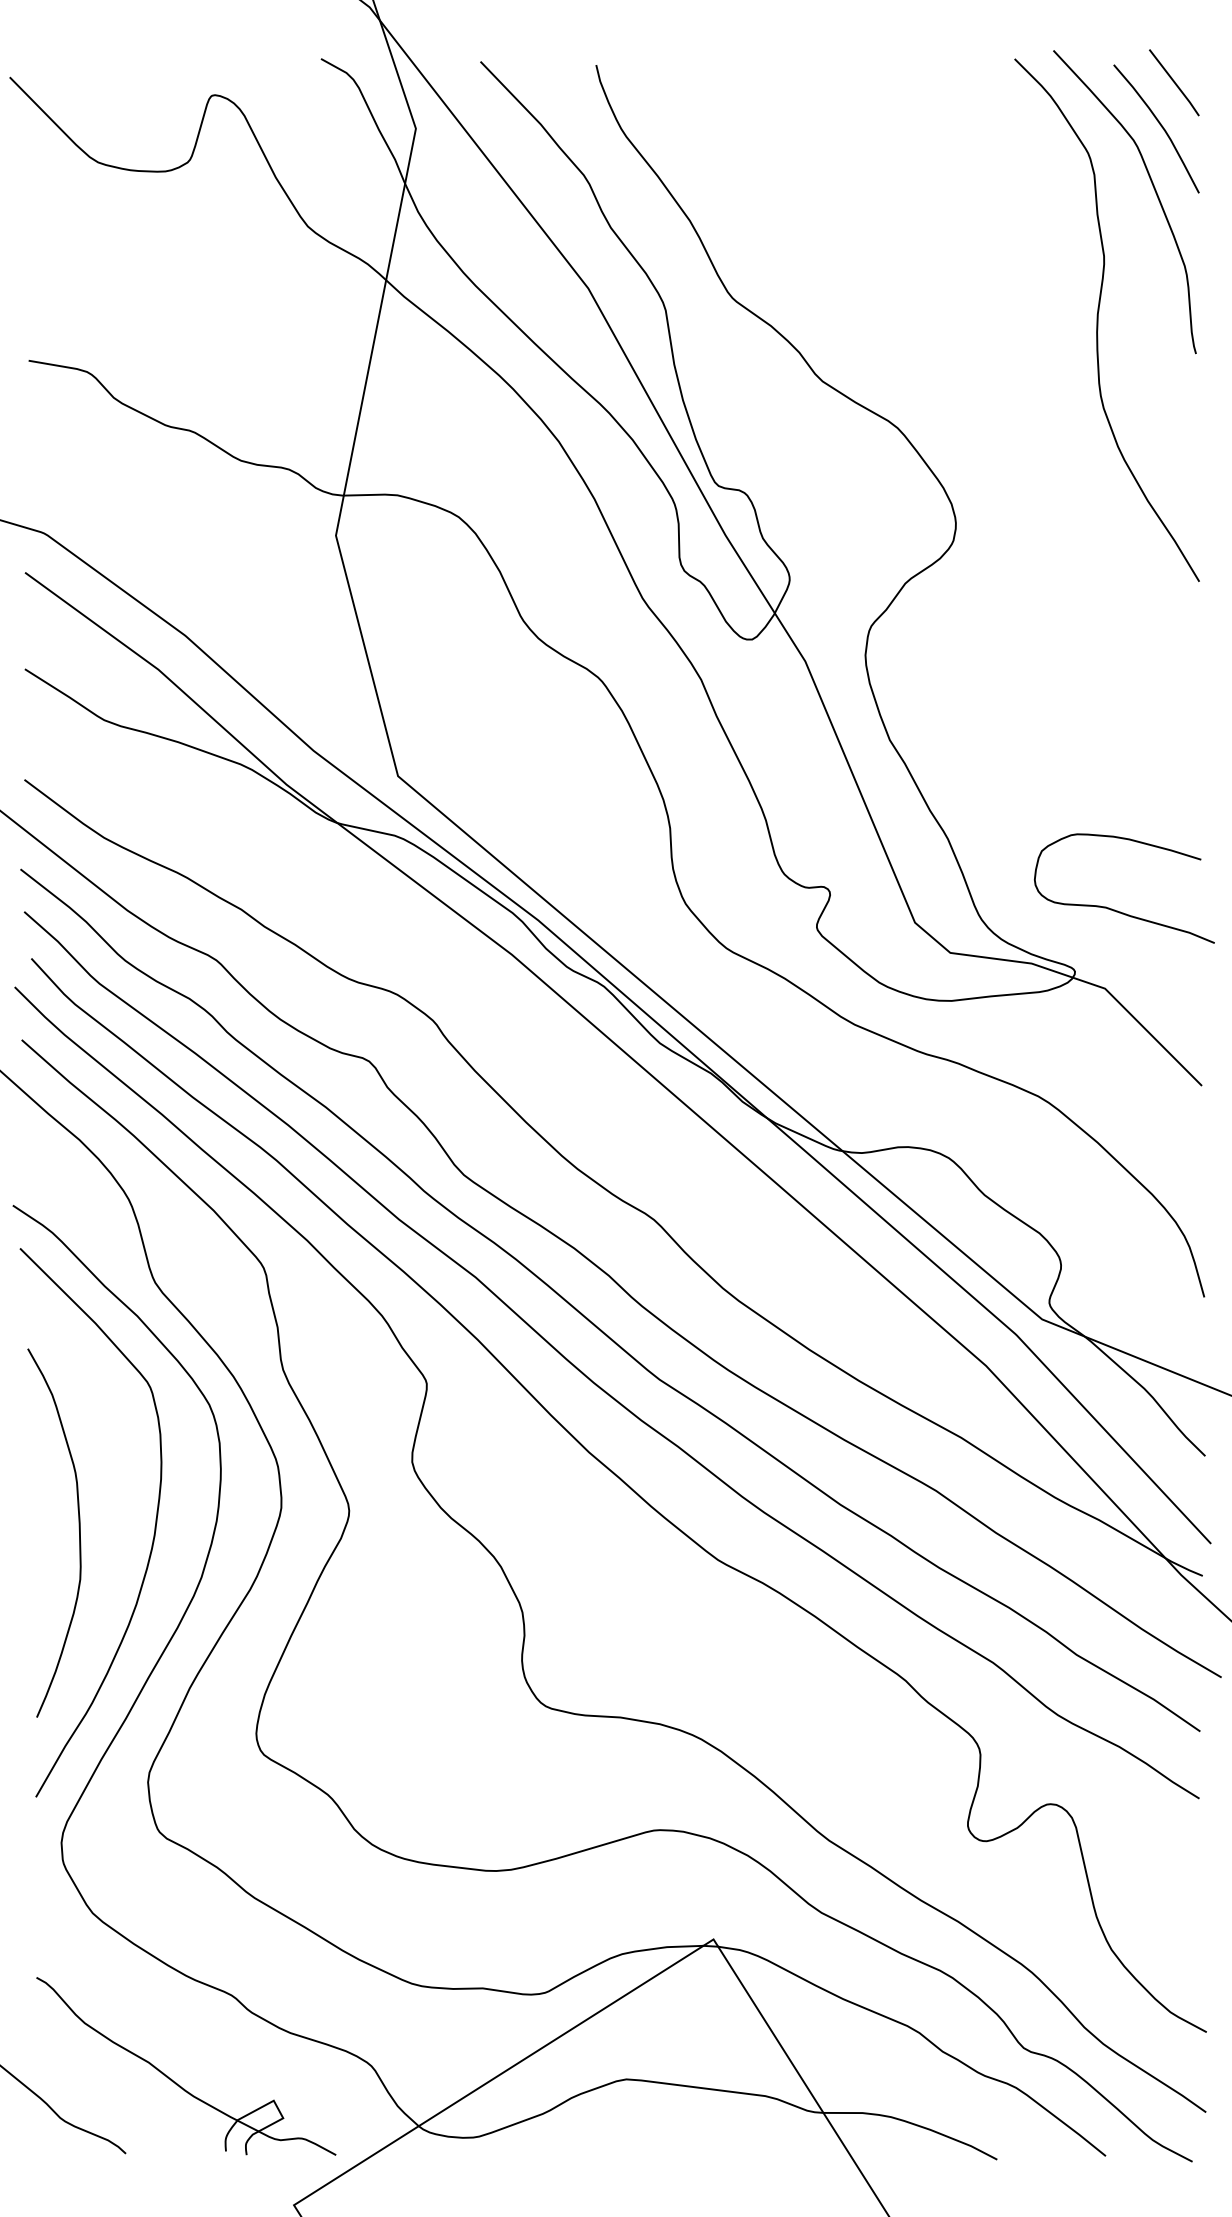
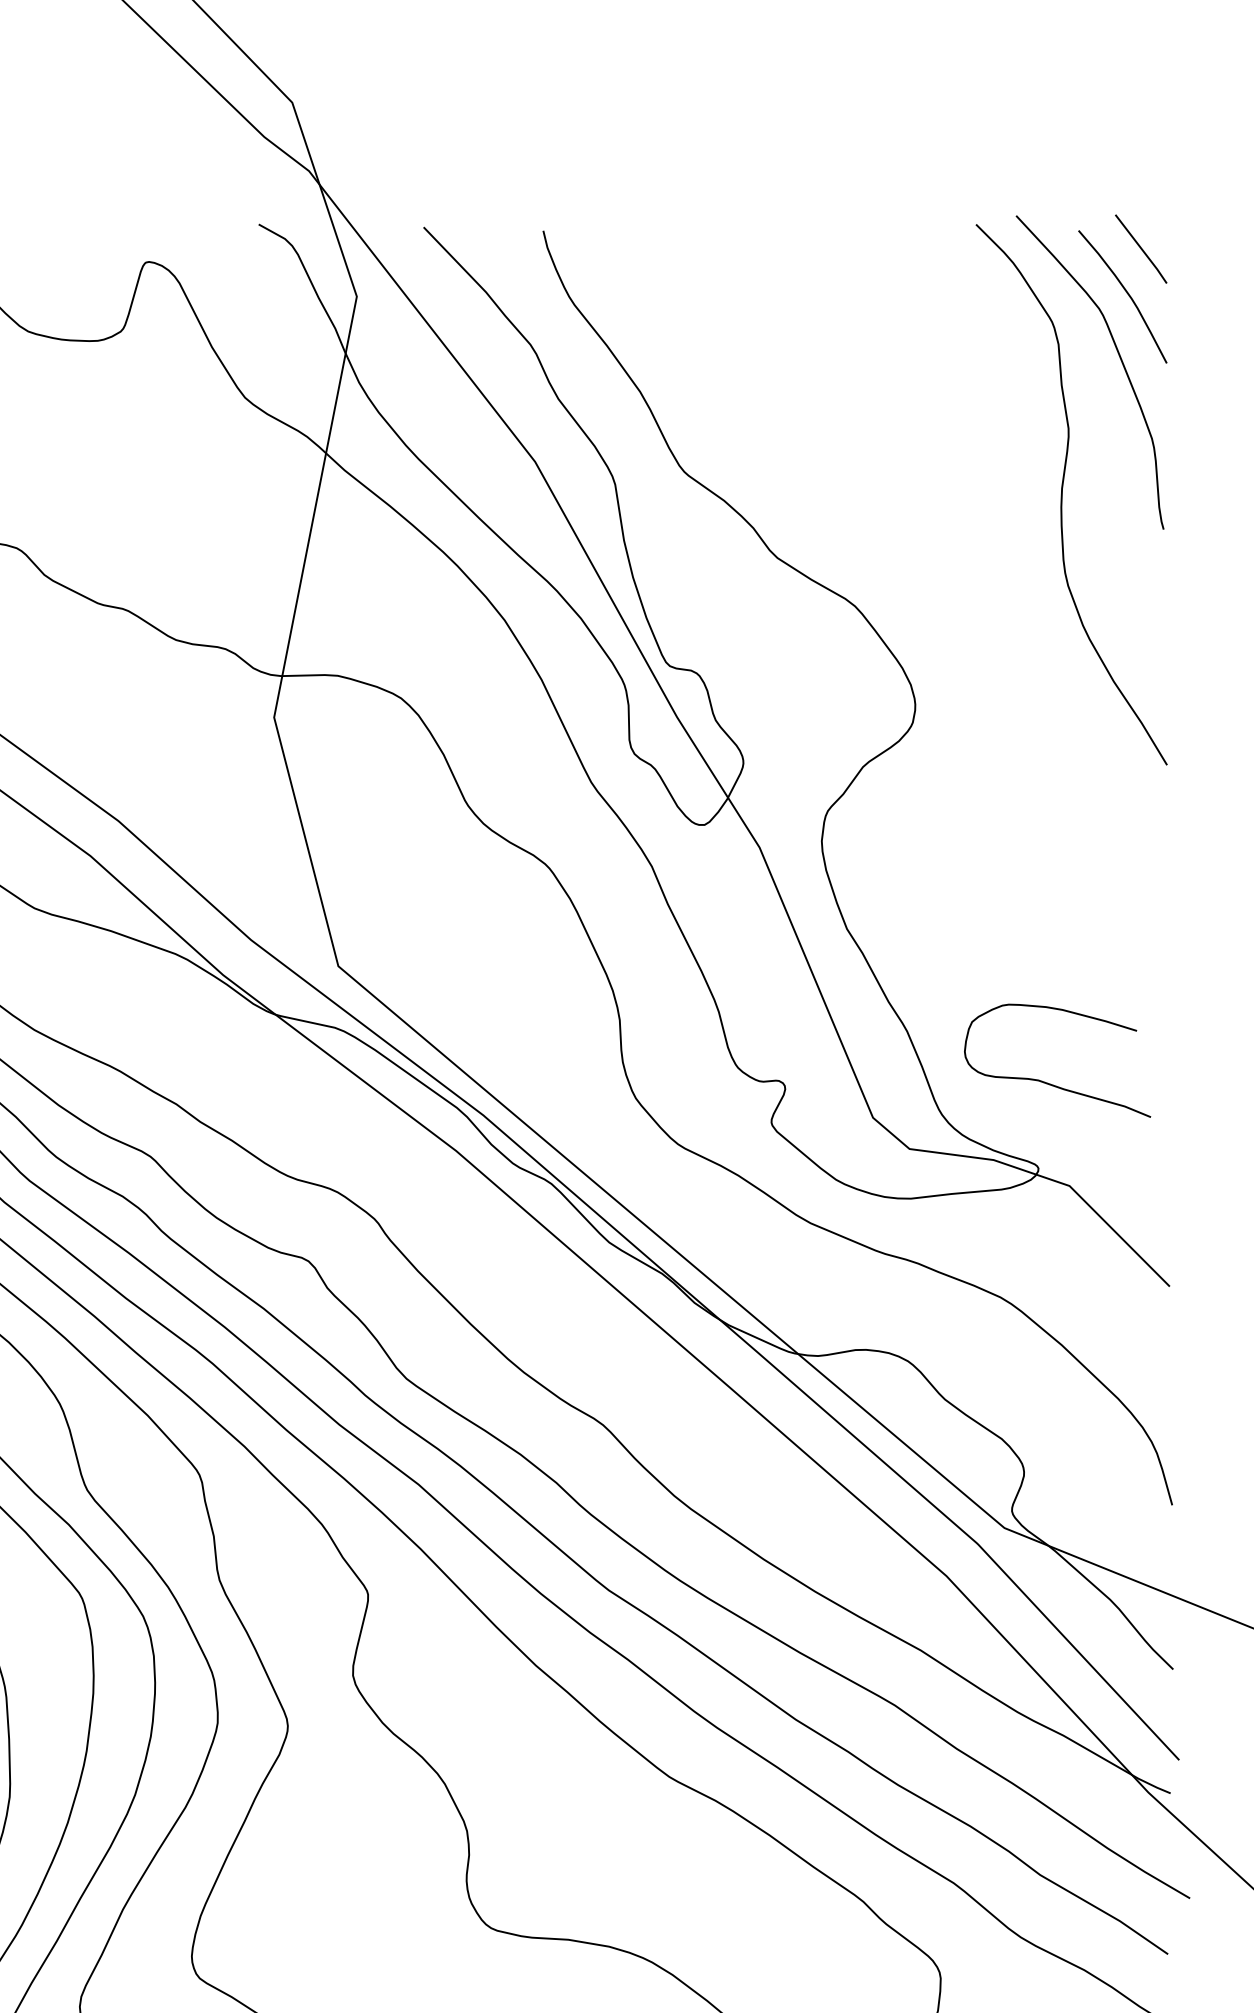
curve: (1117, 910) -> (1050, 1083), moved

